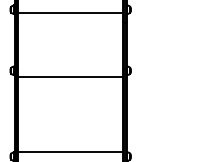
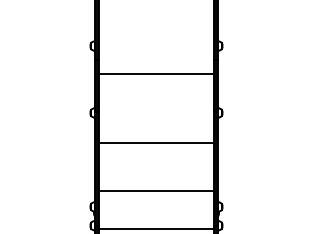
line: (70, 13) -> (156, 74), moved
line: (70, 76) -> (156, 142), moved
line: (70, 152) -> (156, 191), moved

